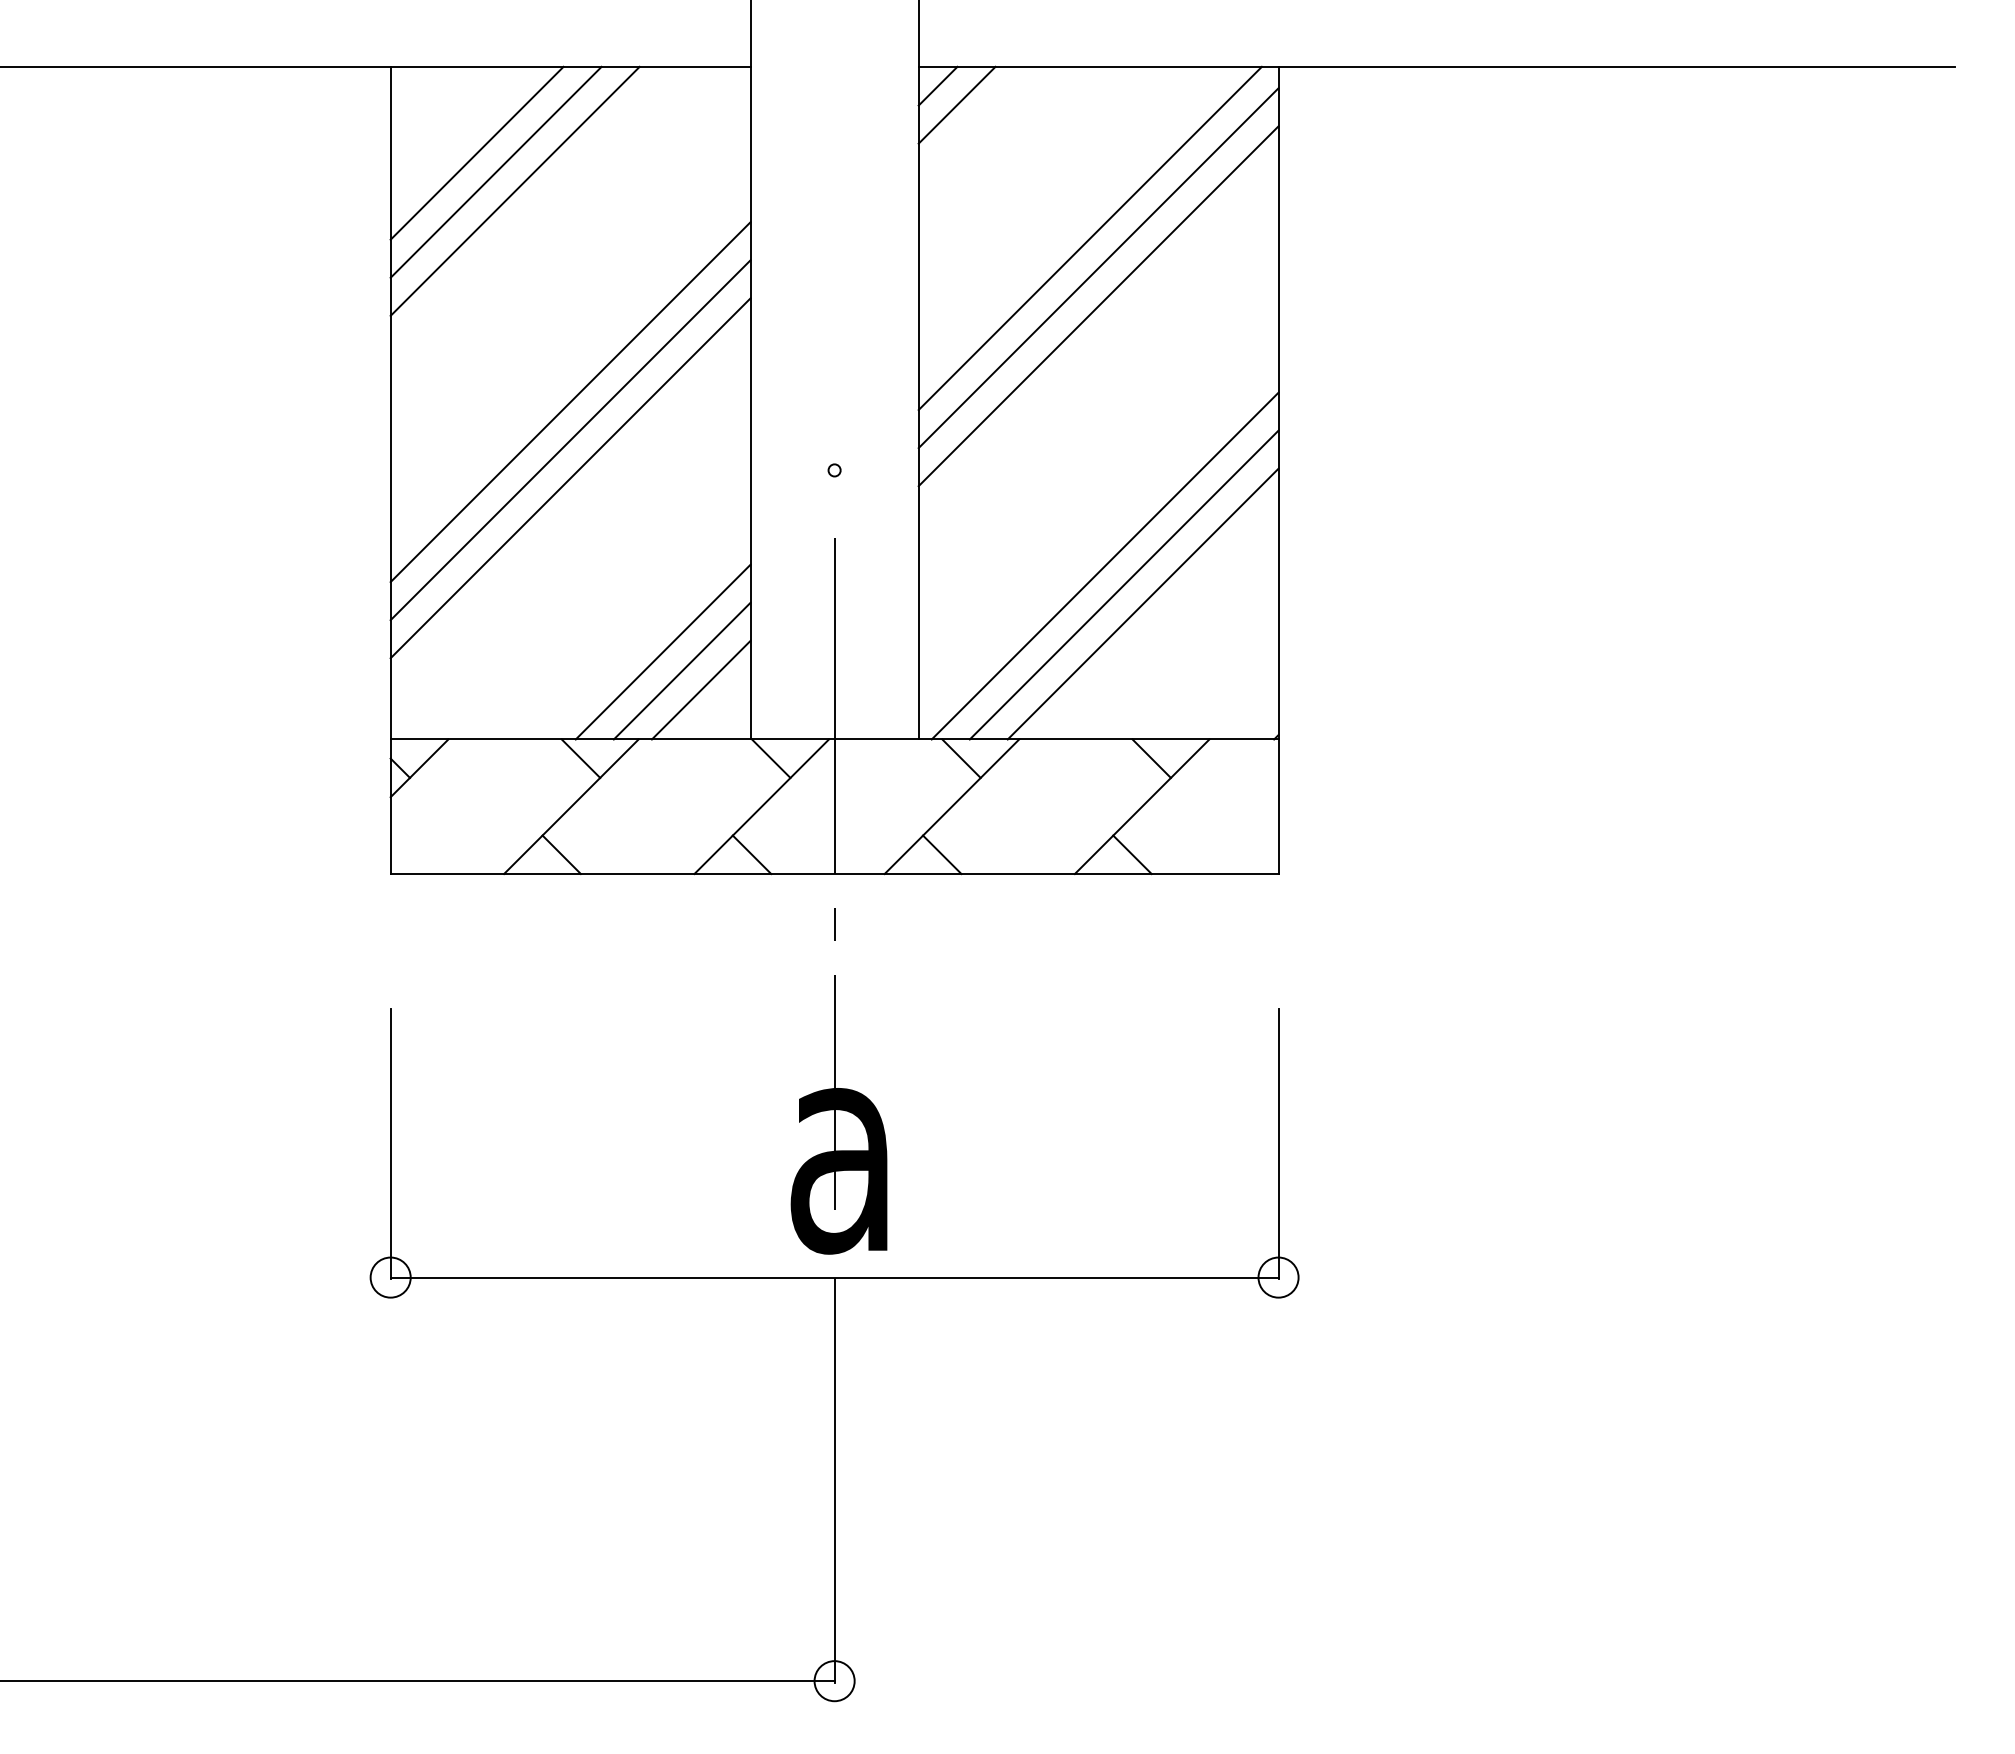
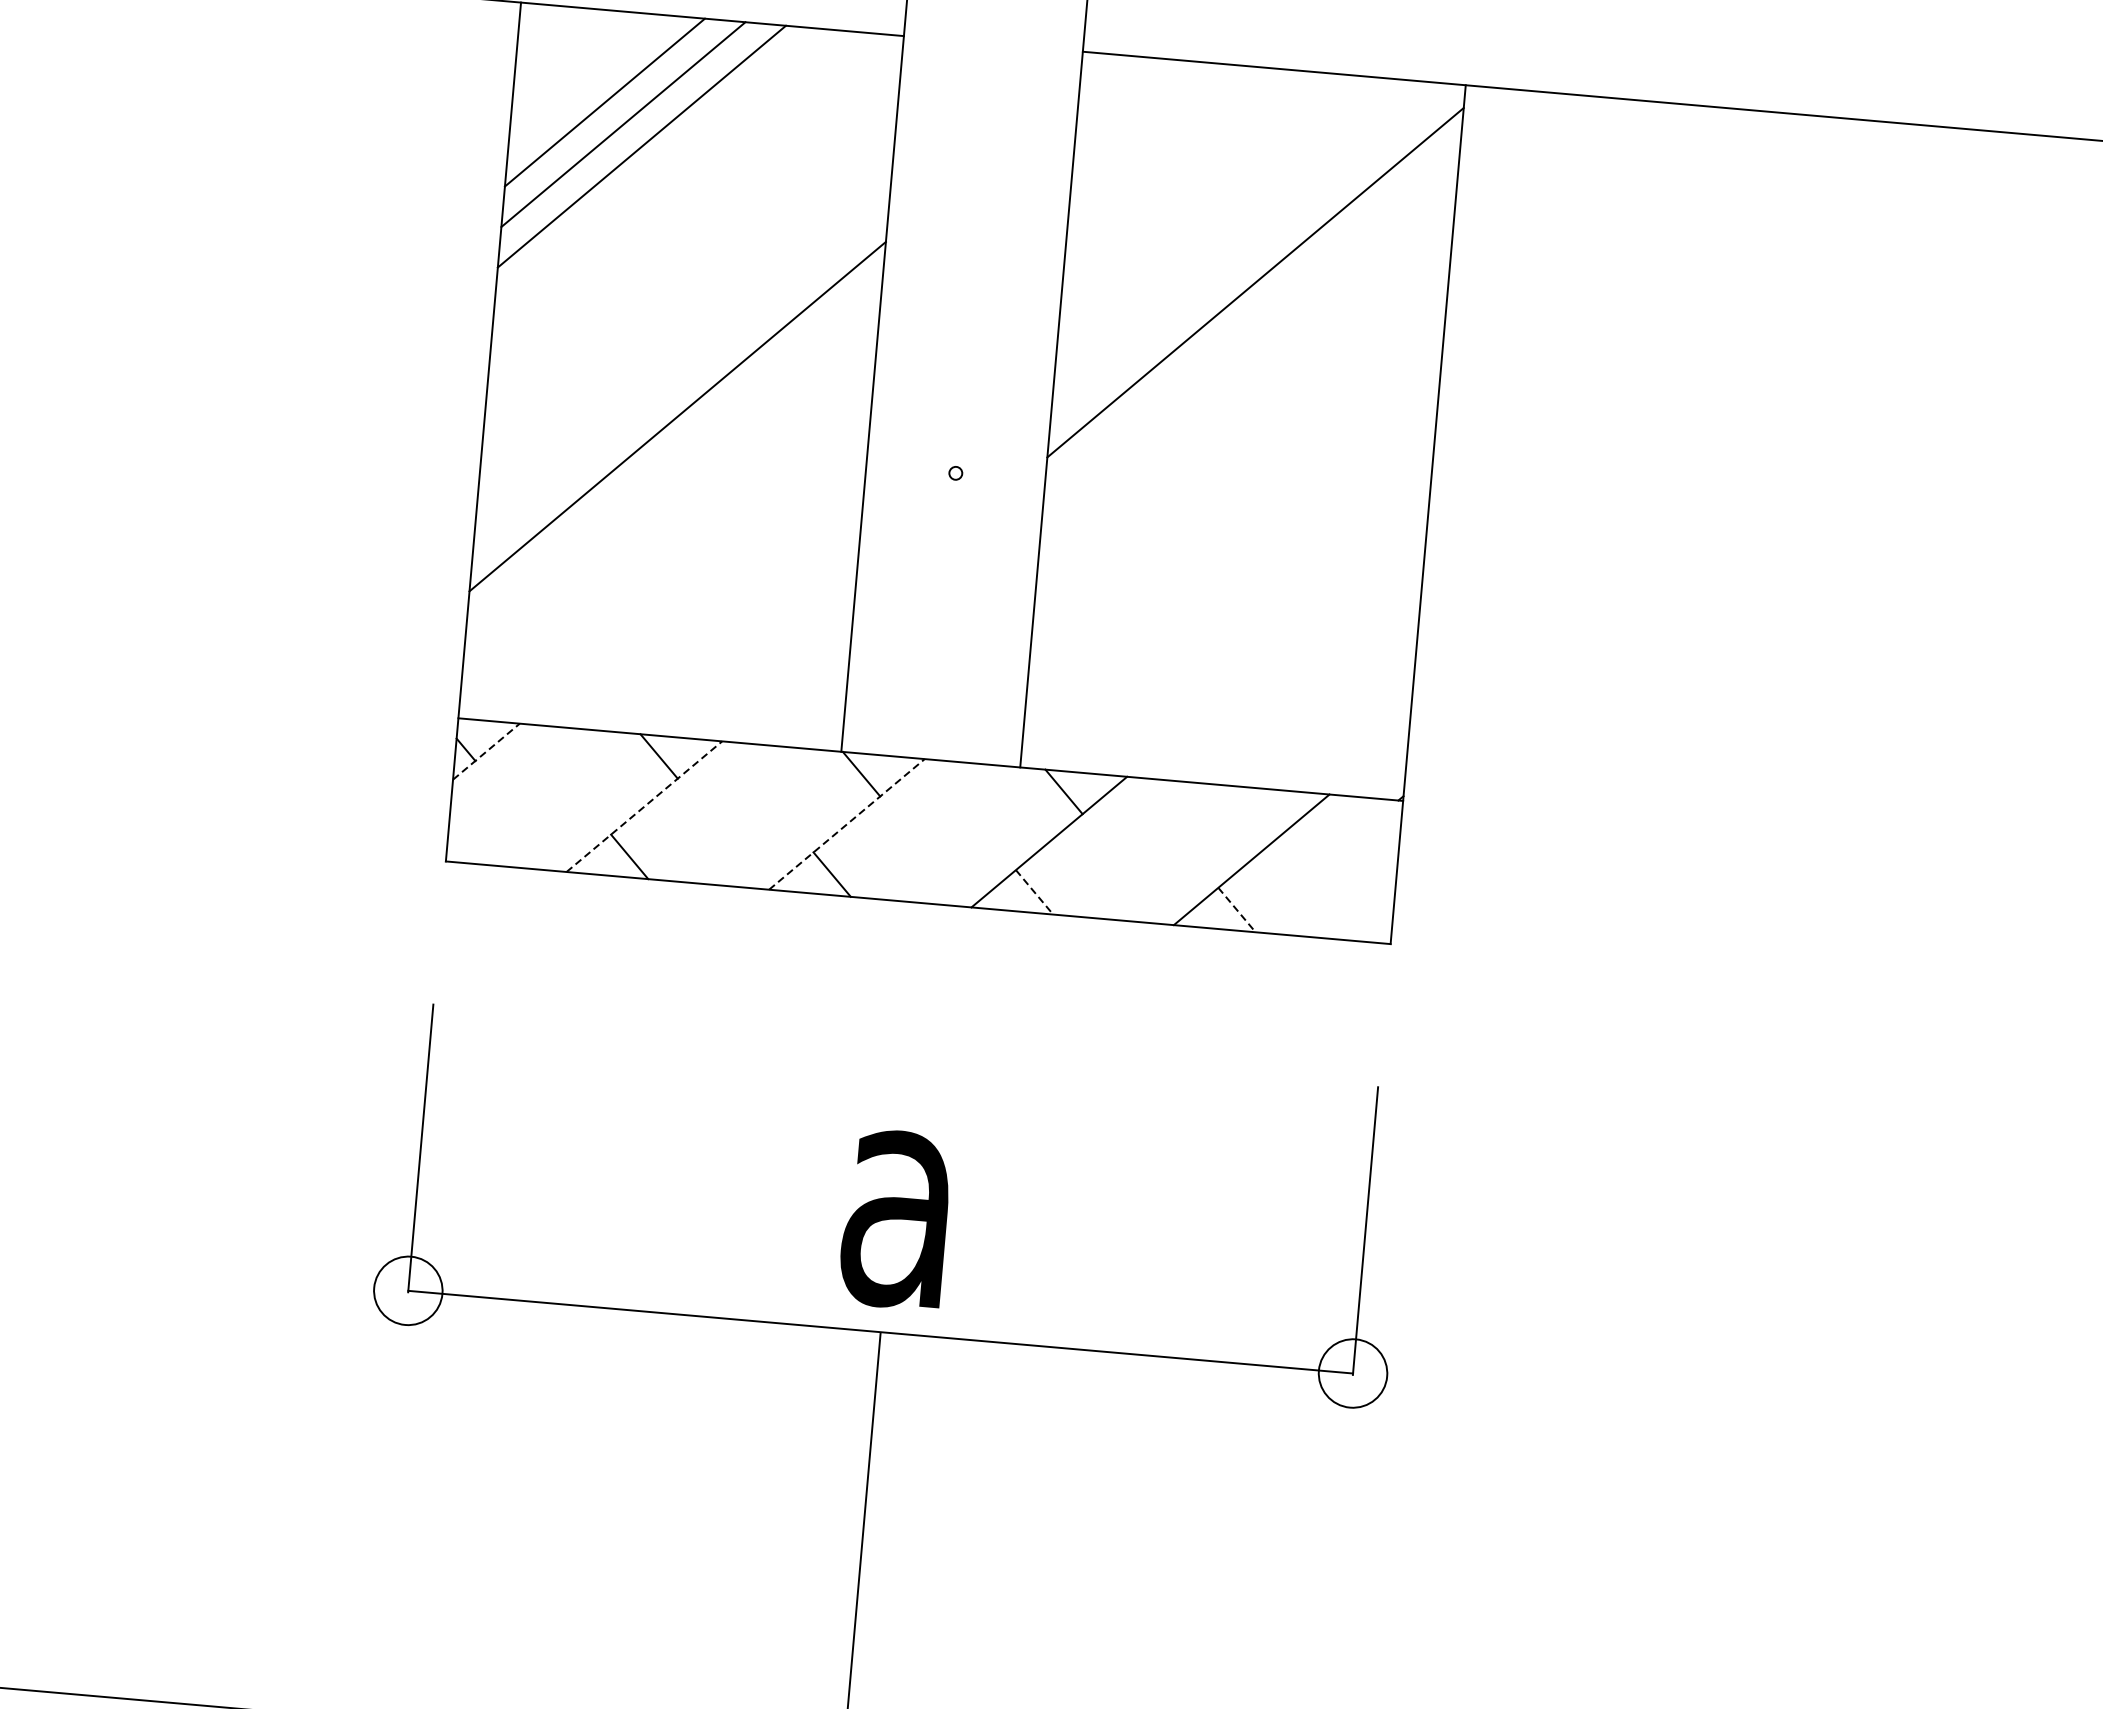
line: (937, 85) -> (1101, 73), removed
line: (956, 104) -> (1119, 95), removed
line: (1089, 238) -> (1248, 250), removed
line: (1098, 306) -> (1251, 323), removed
line: (570, 402) -> (681, 376), removed
line: (570, 478) -> (674, 457), removed
line: (1104, 565) -> (1234, 599), removed
line: (1123, 584) -> (1252, 621), removed
line: (1142, 603) -> (1271, 643), removed
line: (662, 651) -> (755, 649), removed
line: (681, 670) -> (774, 671), removed
line: (700, 689) -> (792, 693), removed
line: (1151, 758) -> (1266, 809), removed
line: (419, 768) -> (486, 751), solid -> dashed
line: (571, 806) -> (644, 806), solid -> dashed
line: (762, 806) -> (847, 824), solid -> dashed
line: (942, 855) -> (1034, 893), solid -> dashed
line: (1132, 855) -> (1236, 910), solid -> dashed
line: (834, 873) -> (918, 902), removed
circle: (390, 1277) -> (408, 1290), size x1.6
circle: (1278, 1277) -> (1353, 1373), size x1.6

